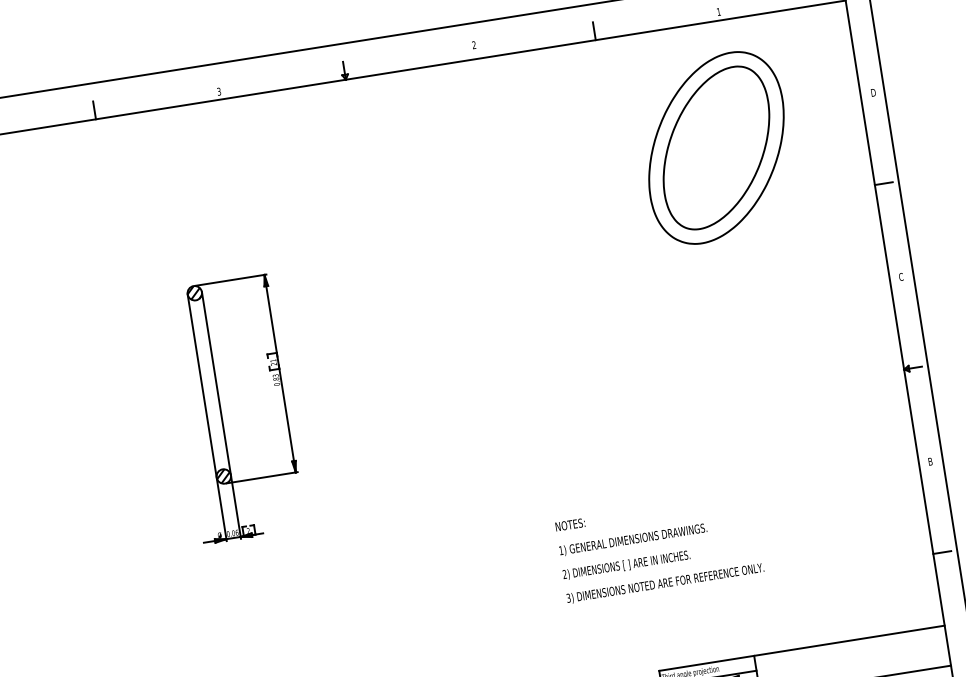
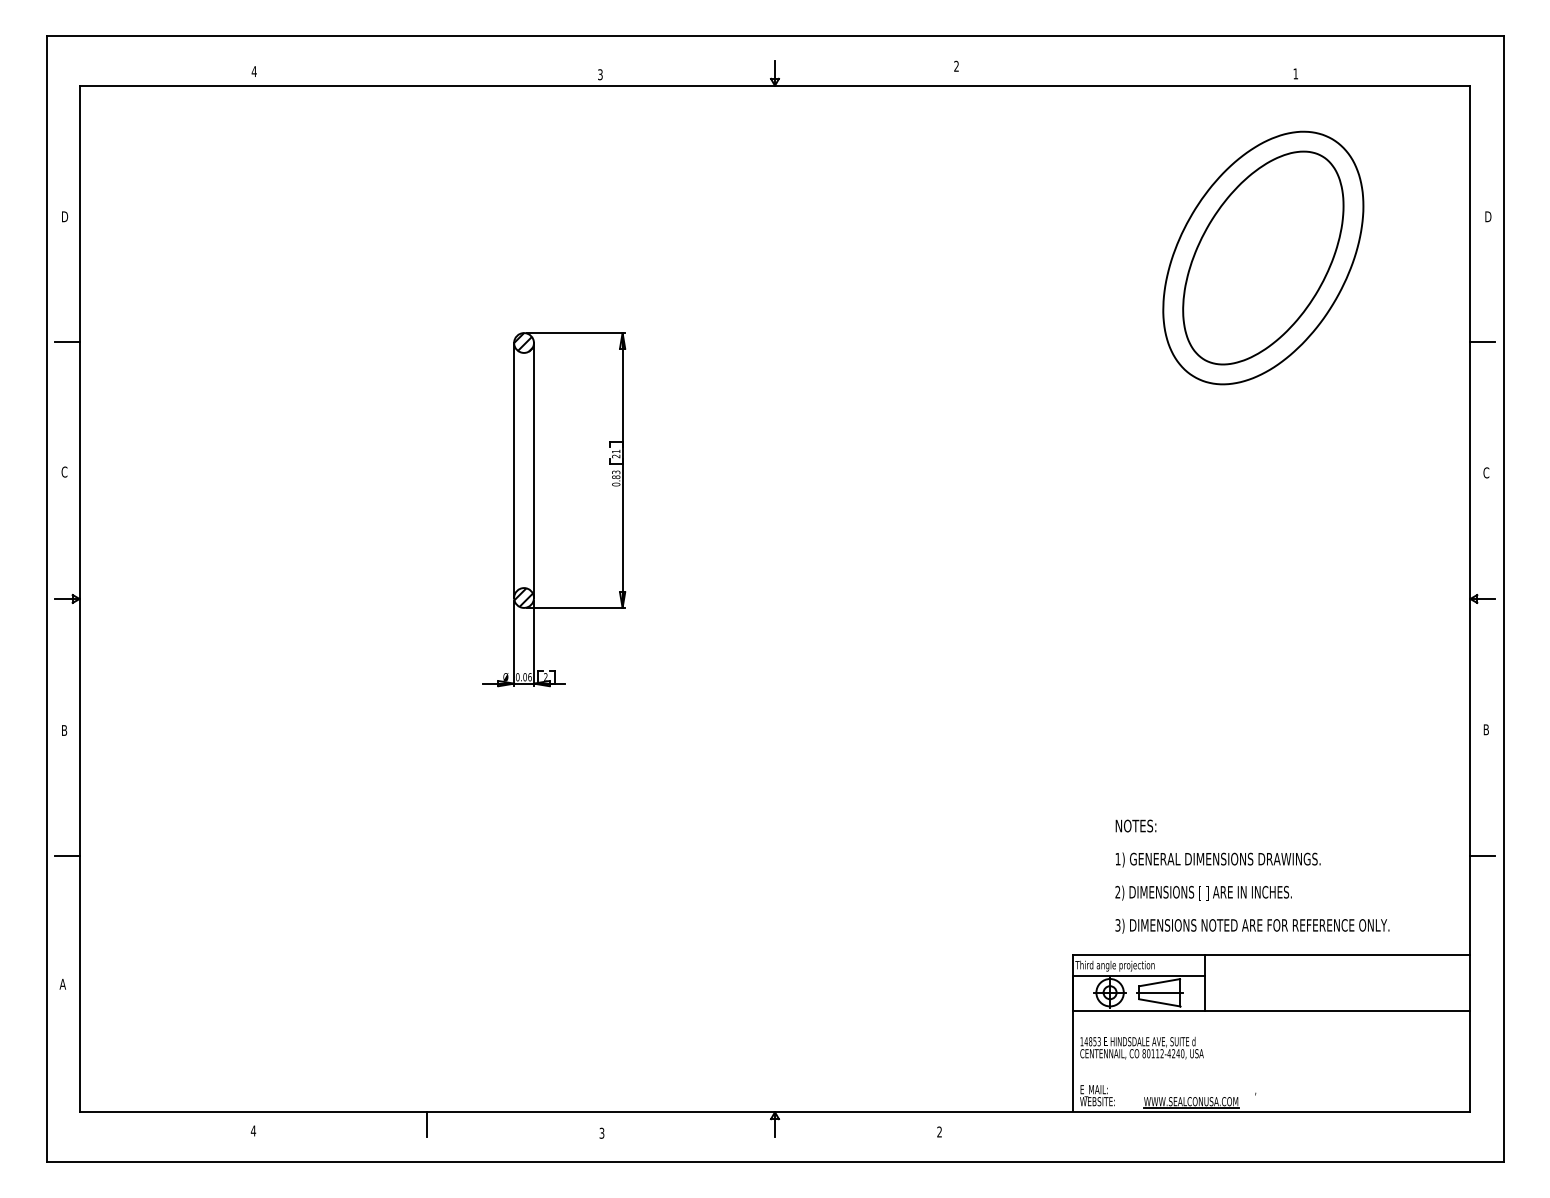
line: (594, 30) -> (1122, 72), removed
line: (94, 109) -> (427, 72), removed
text: (659, 547) -> (1252, 876), moved

